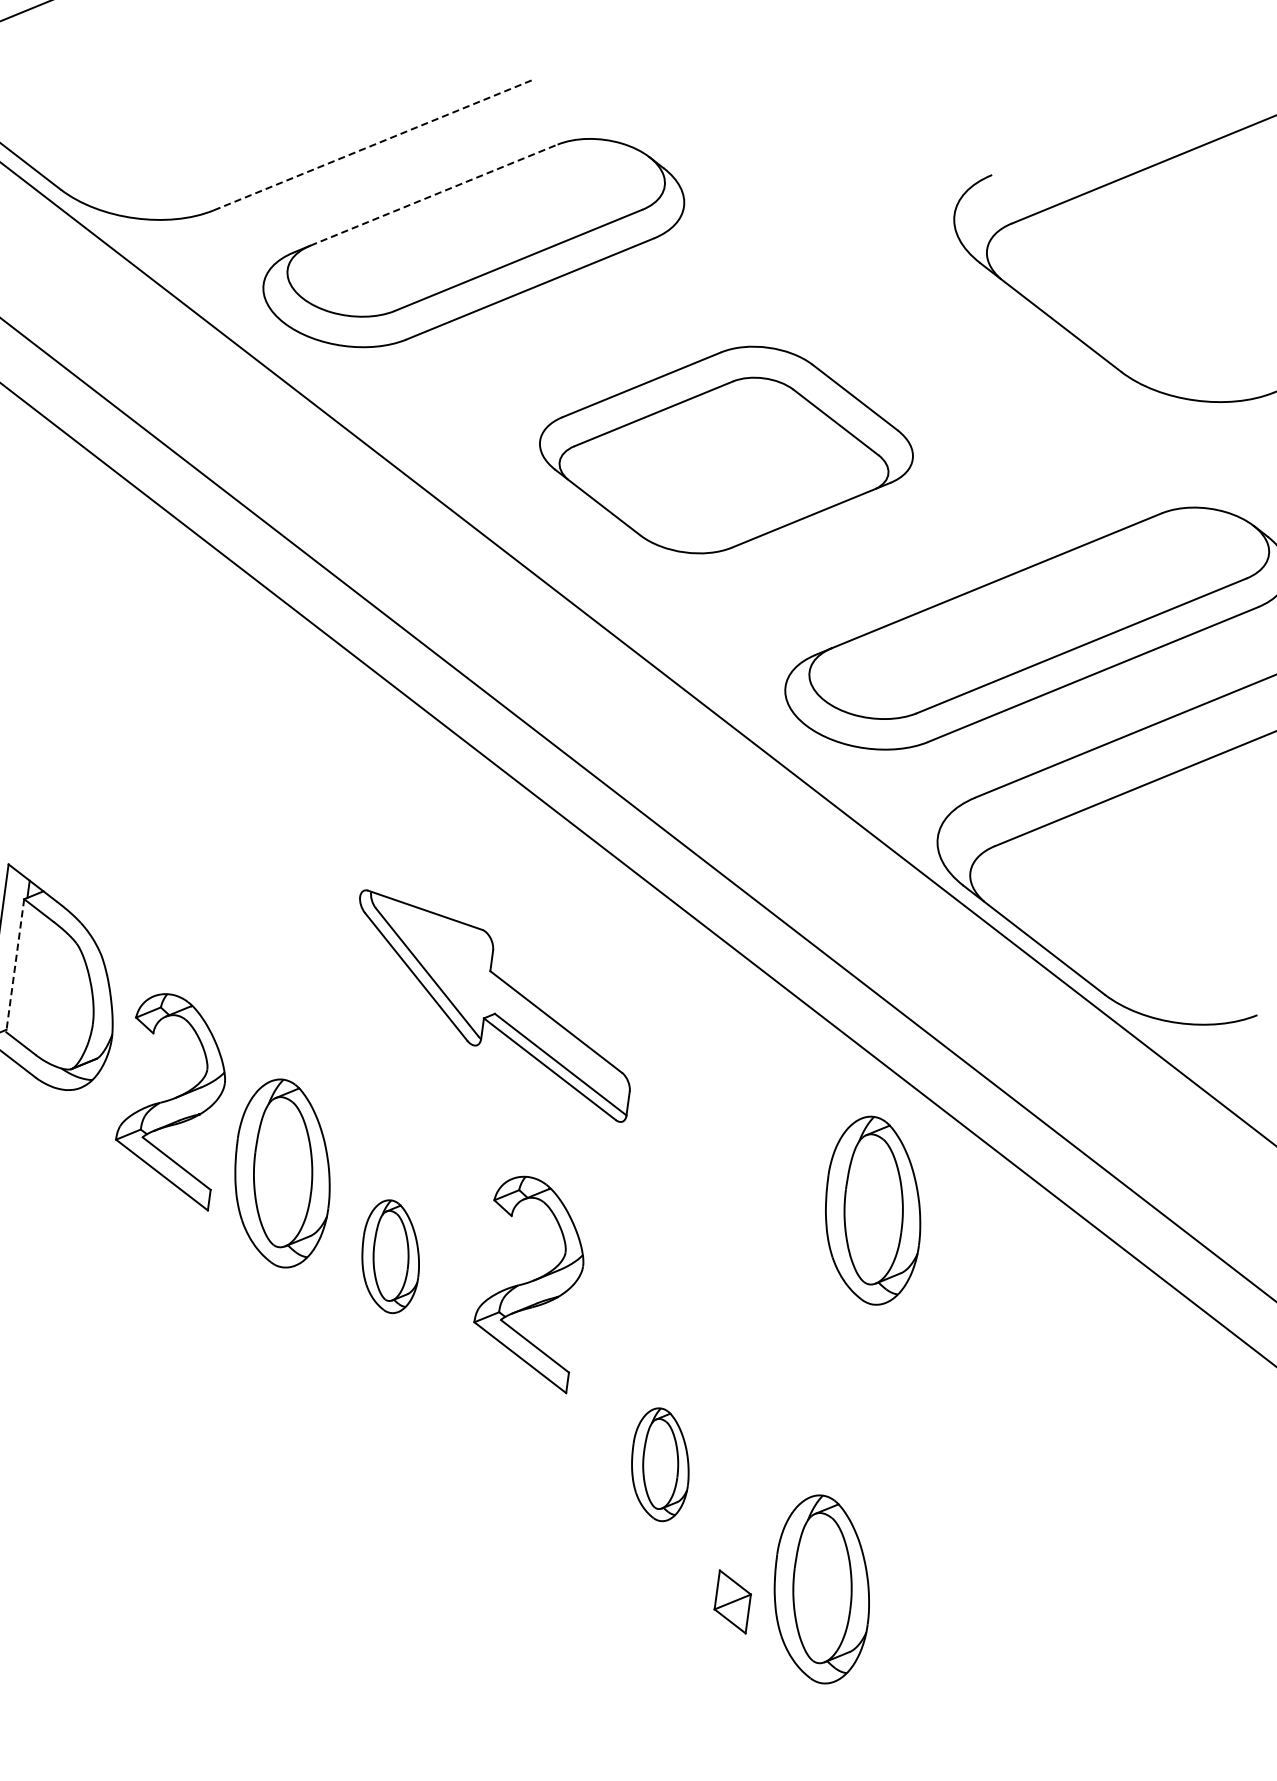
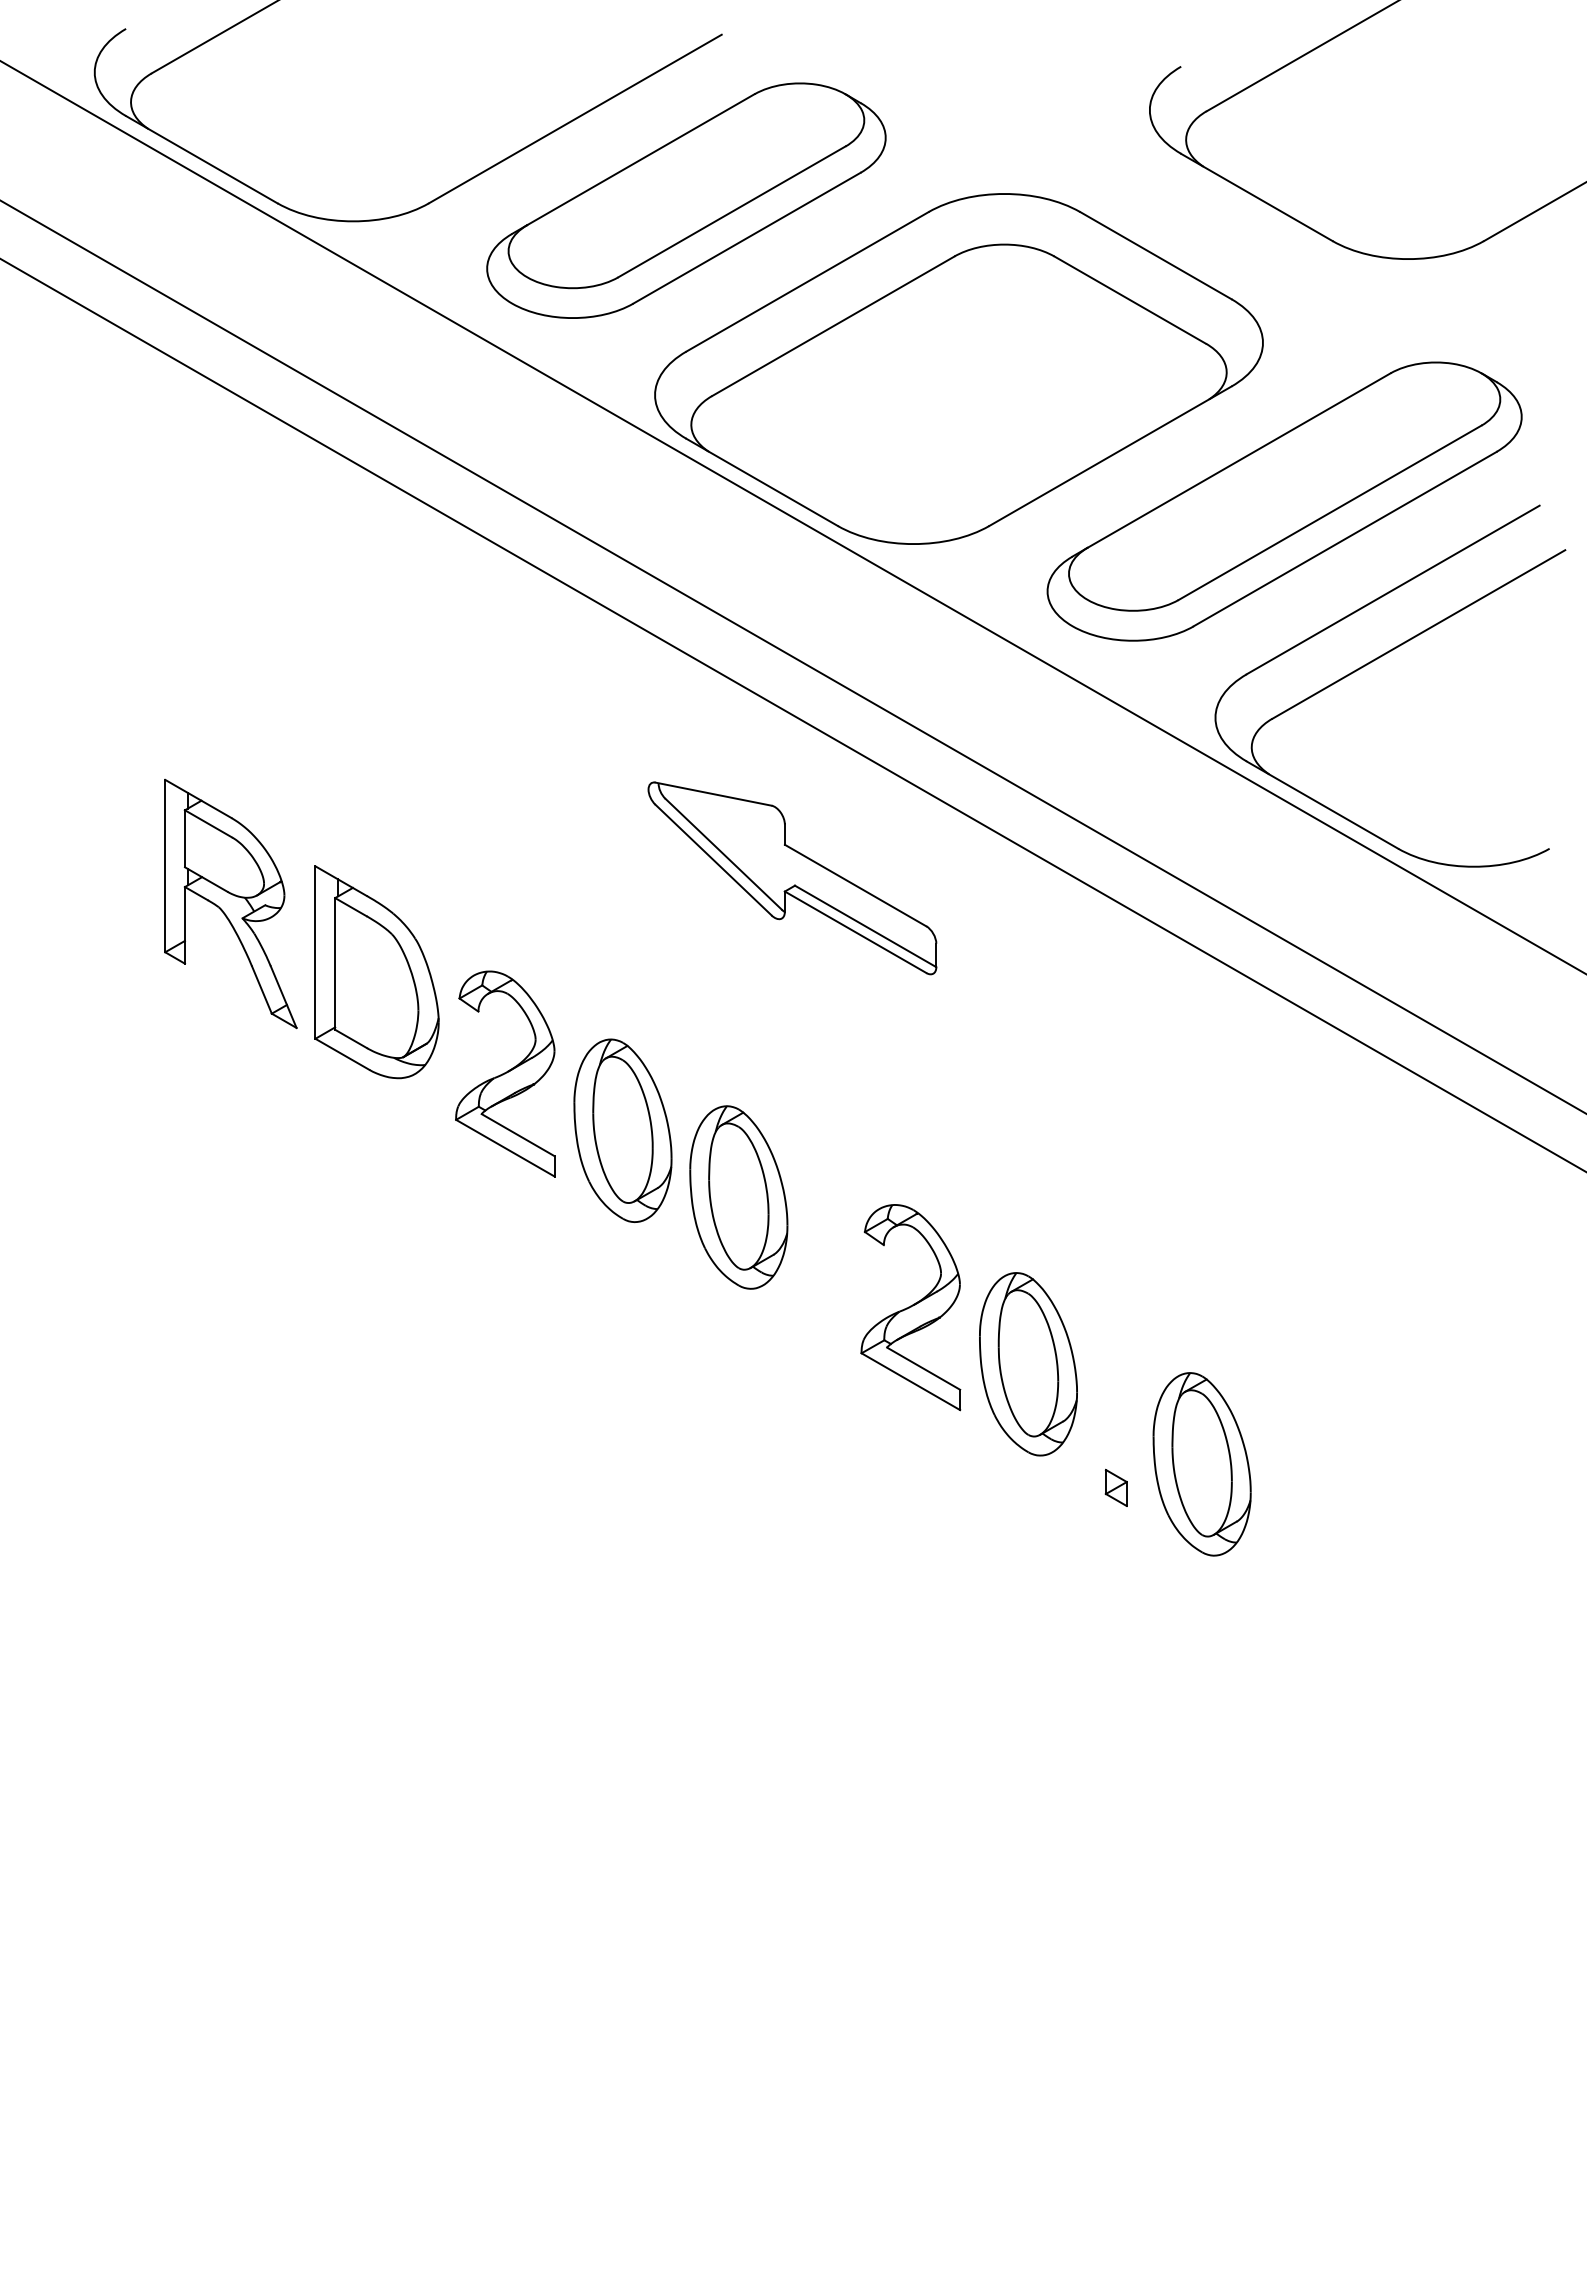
line: (373, 145) -> (575, 119), dashed -> solid
line: (434, 195) -> (641, 159), dashed -> solid
part: (726, 449) -> (958, 368), size x1.67
line: (15, 965) -> (335, 963), dashed -> solid
part: (493, 1006) -> (792, 878), moved
part: (872, 1210) -> (1201, 1089), removed
part: (390, 1256) -> (738, 1197), size x1.67
part: (530, 1282) -> (910, 1307), moved
part: (660, 1464) -> (1028, 1364), size x1.67
part: (731, 1600) -> (1115, 1487), size x0.62

